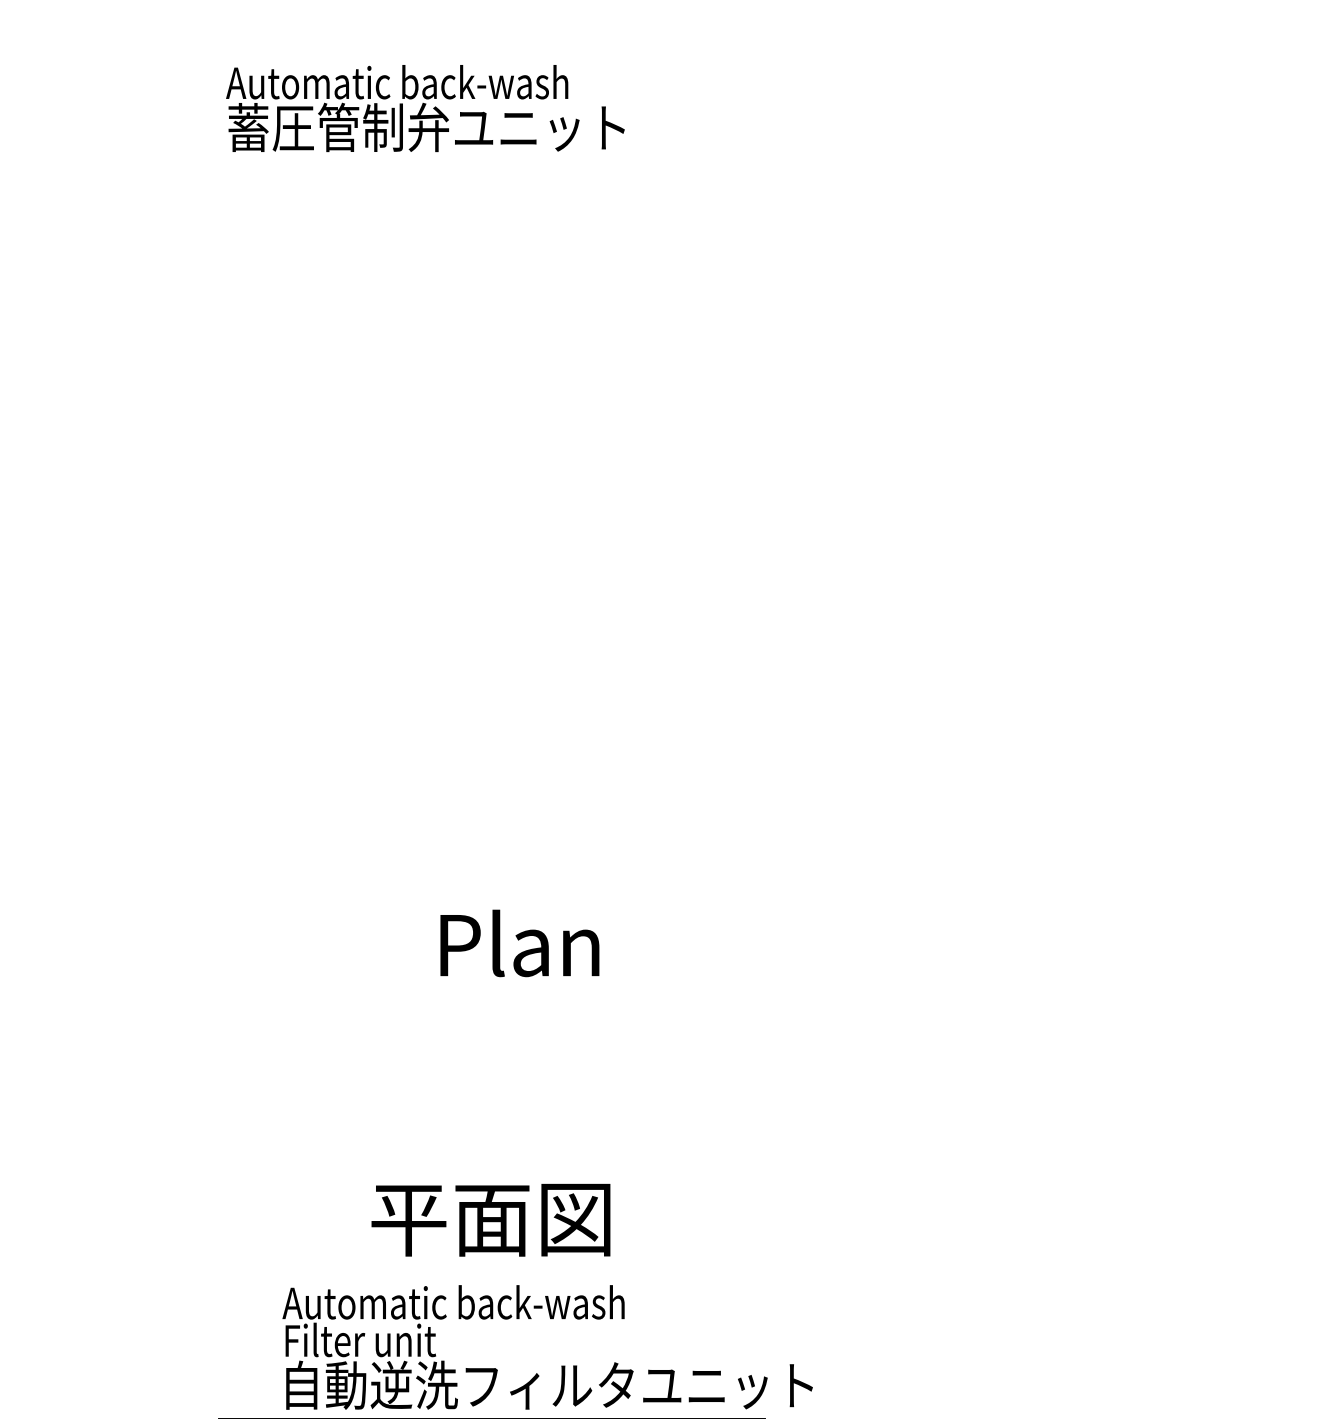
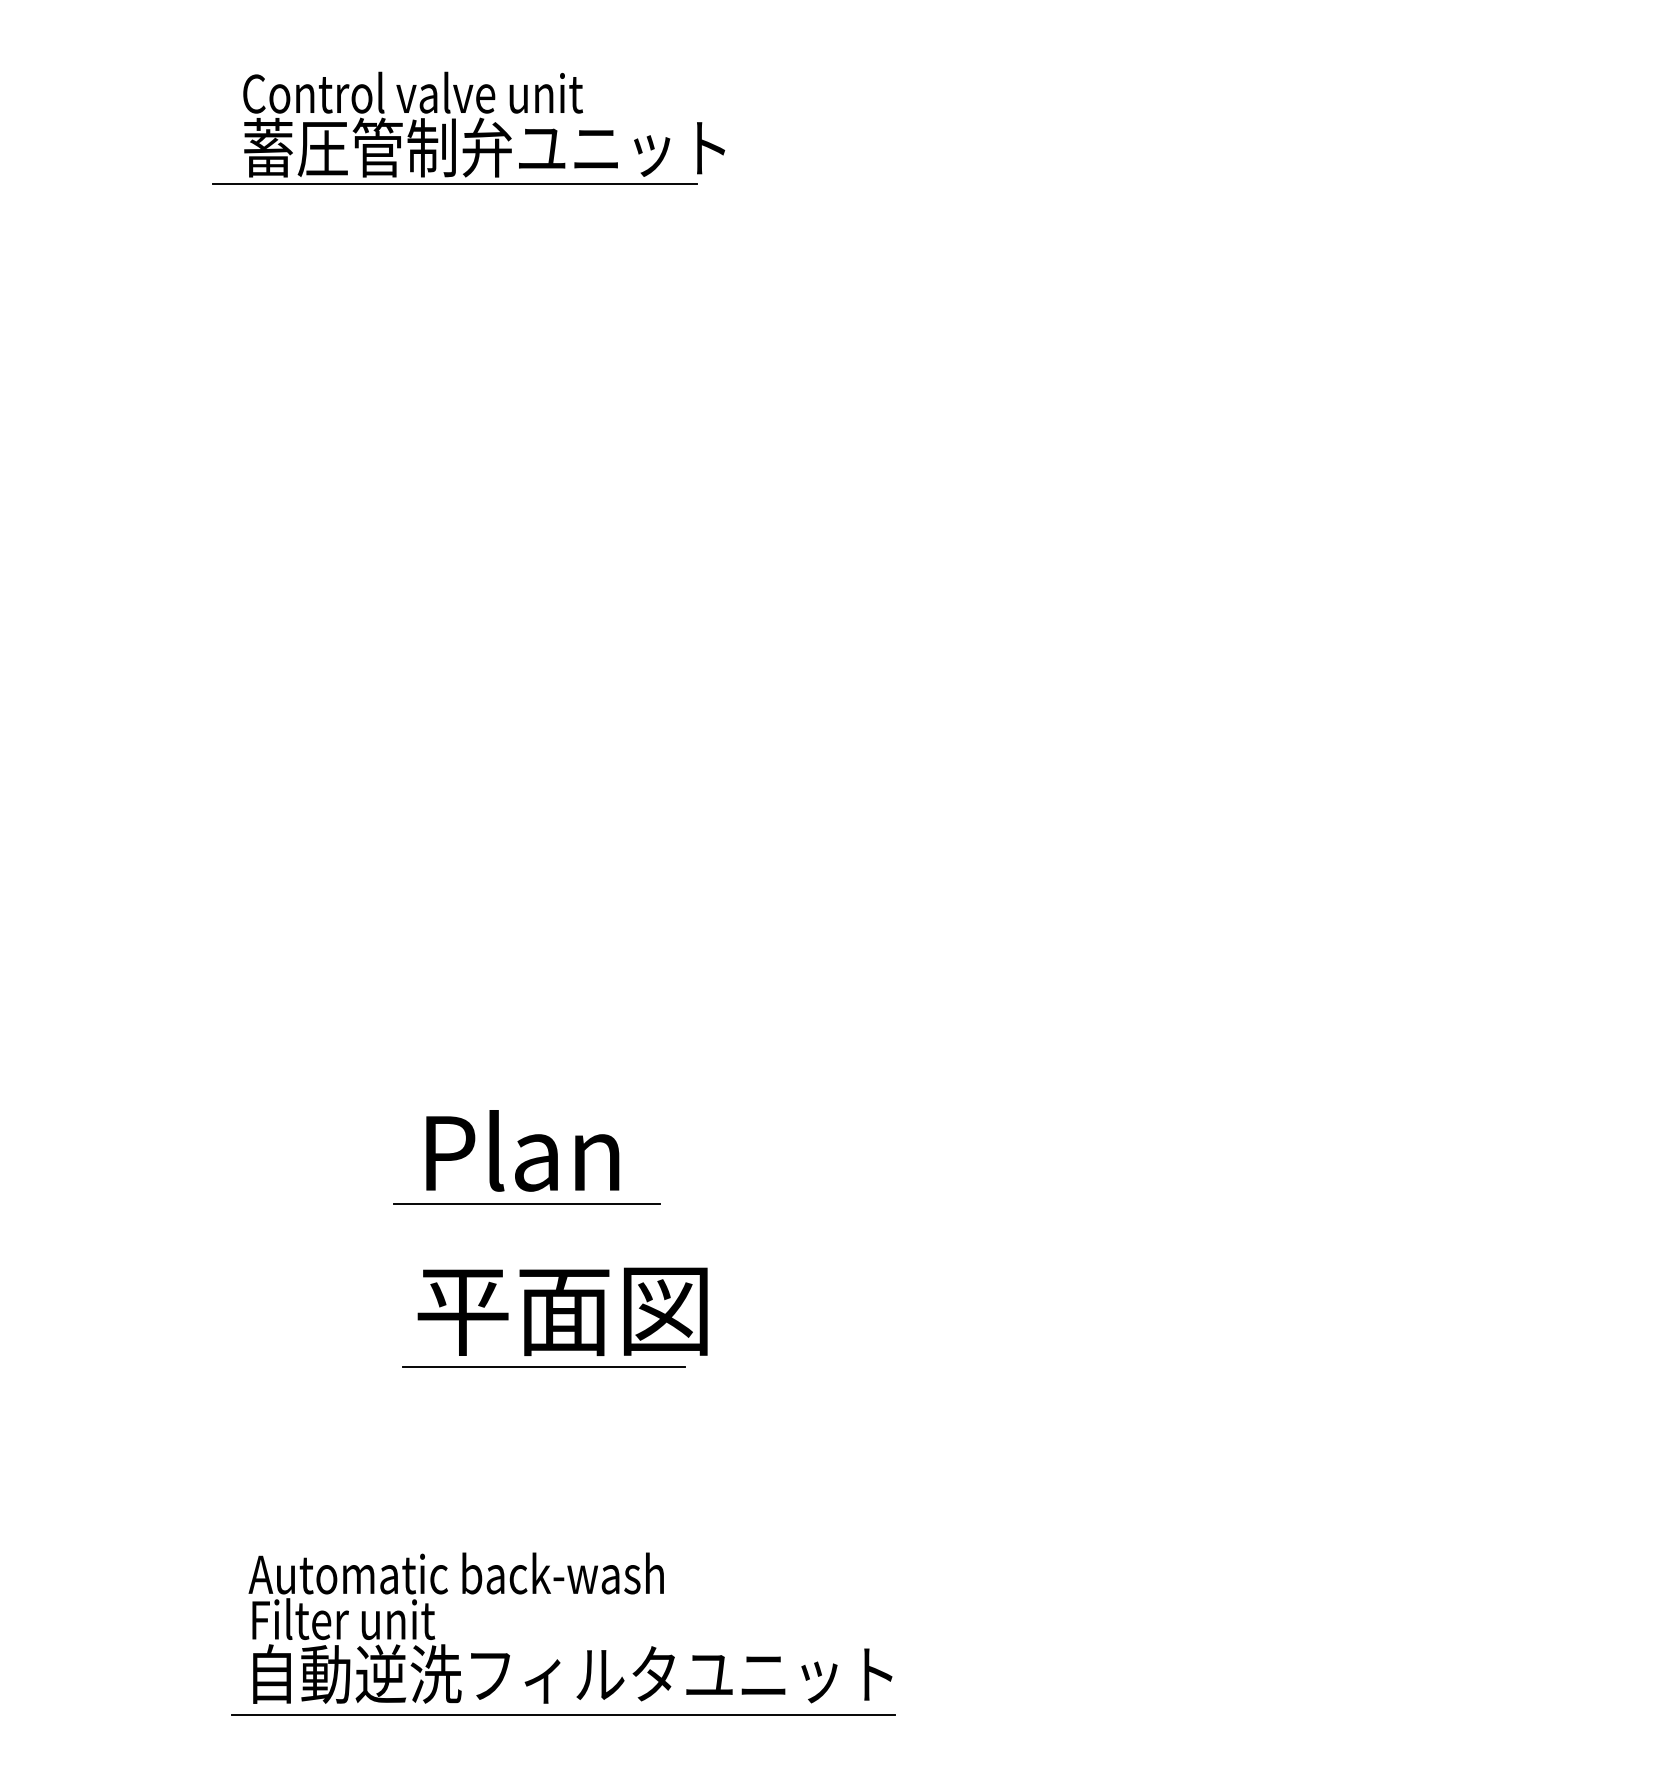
text: (396, 82) -> (448, 92), Automatic back-wash -> Control valve unit
line: (402, 157) -> (455, 184), added
text: (519, 943) -> (522, 1150), moved
line: (461, 997) -> (526, 1203), added
line: (475, 1132) -> (544, 1367), added
text: (490, 1219) -> (562, 1311), moved
text: (547, 1346) -> (570, 1627), moved

